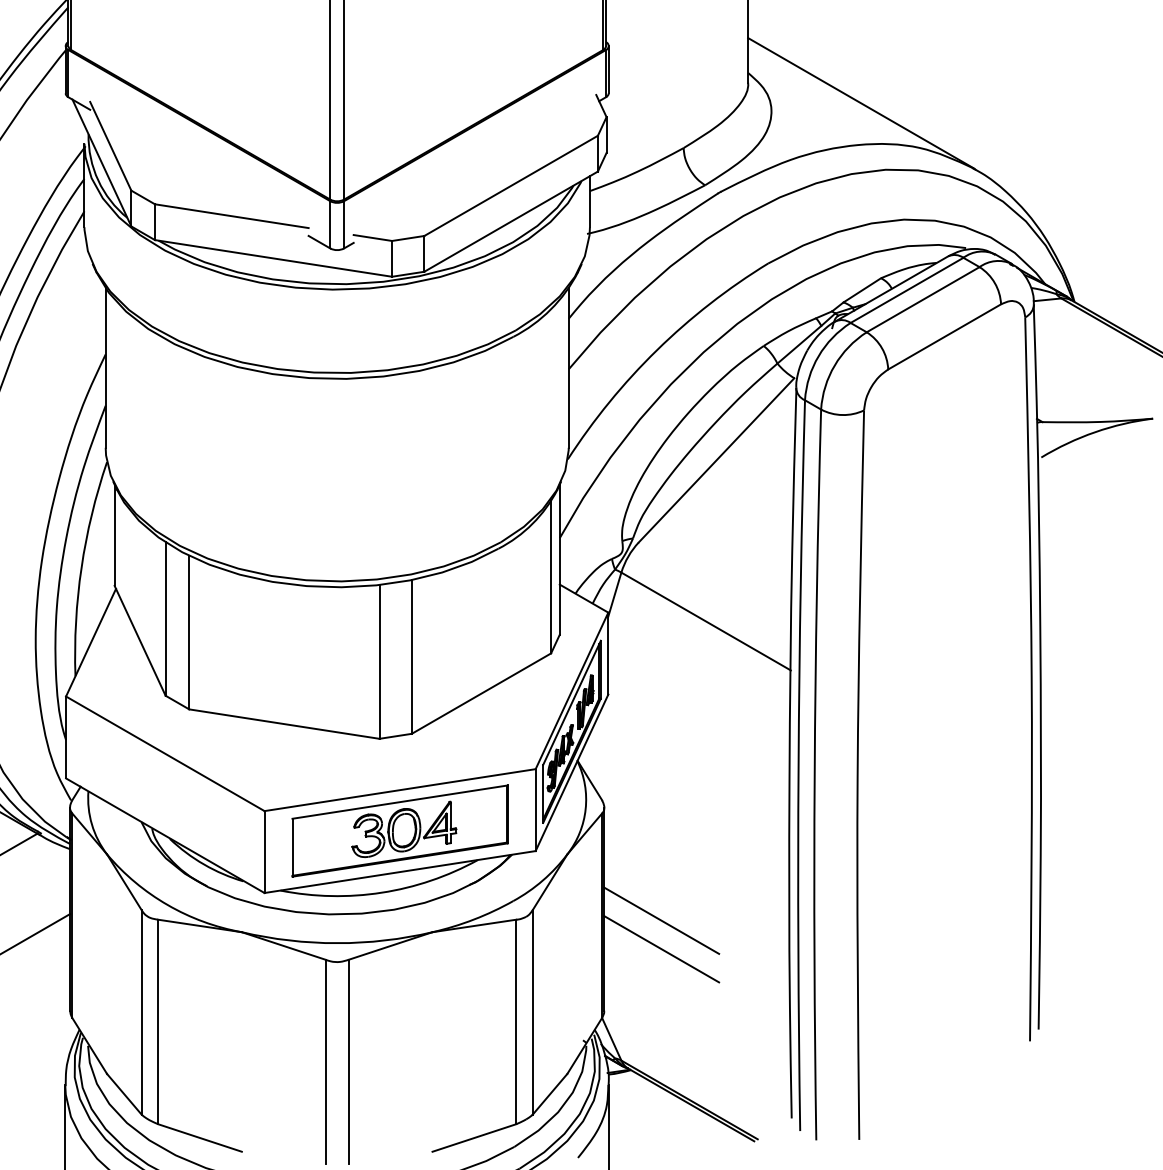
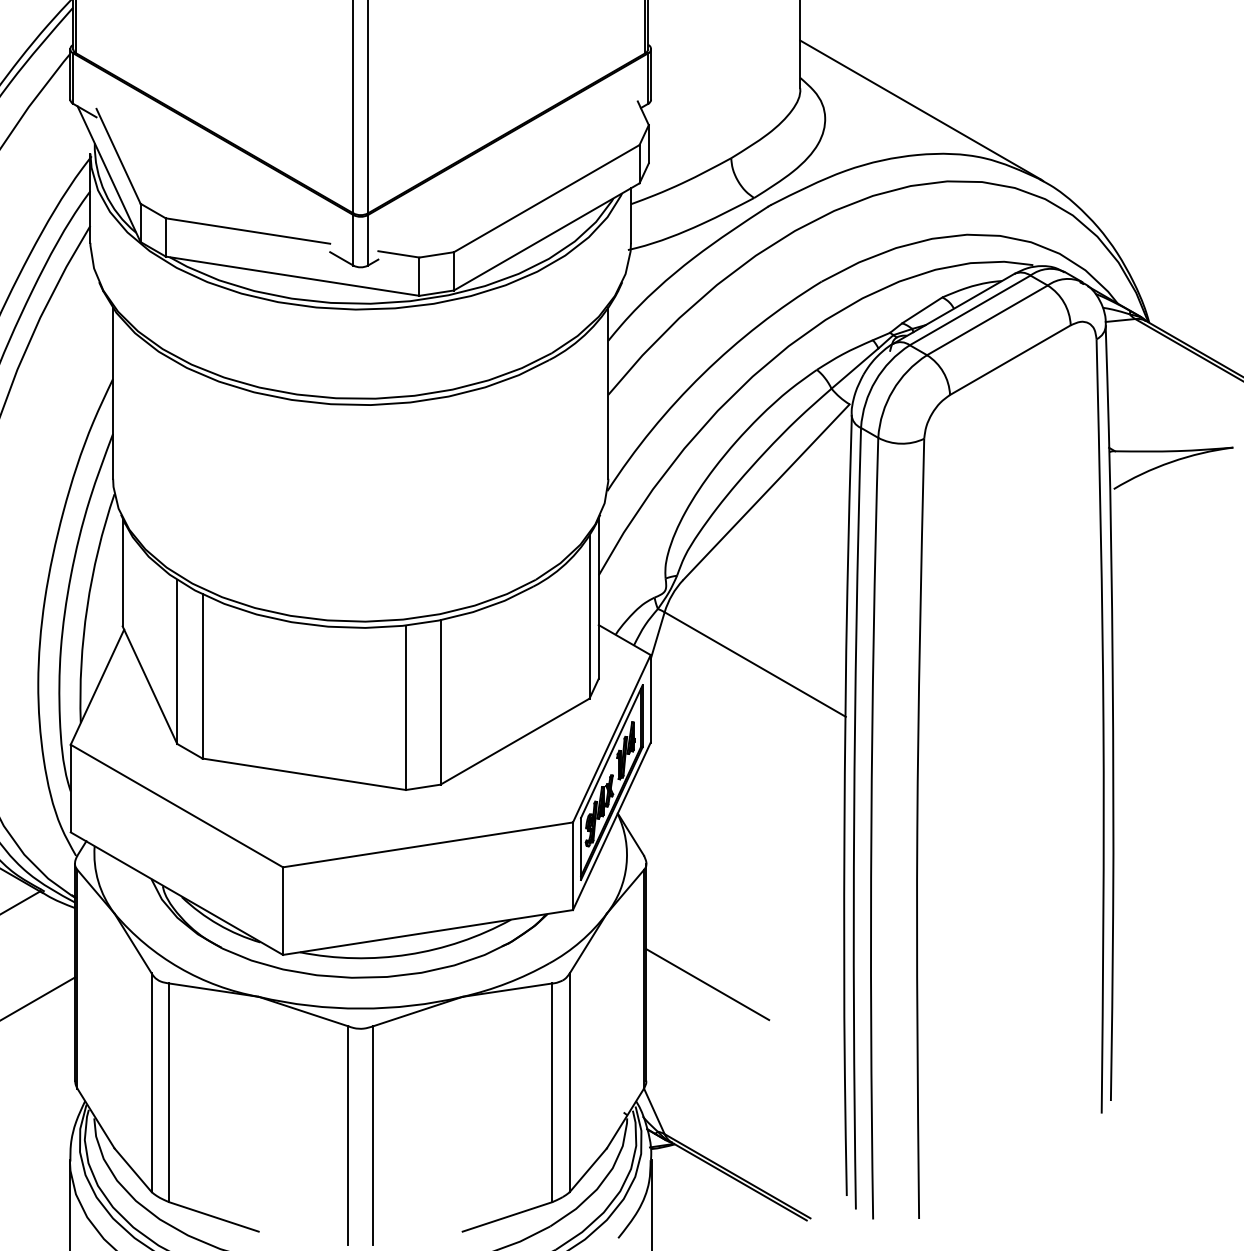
part: (400, 830) -> (428, 888), removed
line: (661, 948) -> (707, 1014), removed

